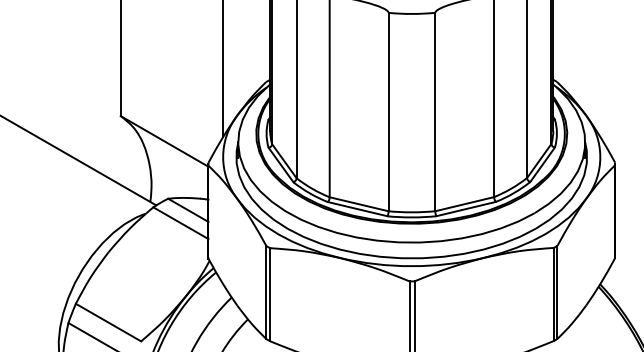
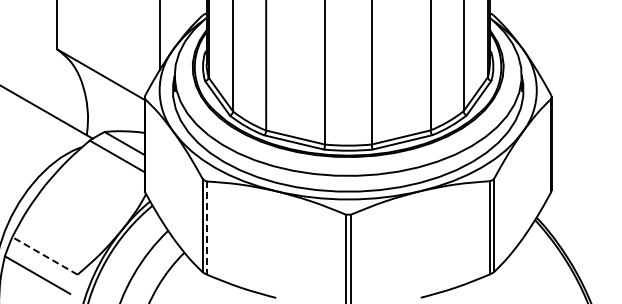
line: (270, 294) -> (206, 227), solid -> dashed
line: (108, 322) -> (44, 255), solid -> dashed

